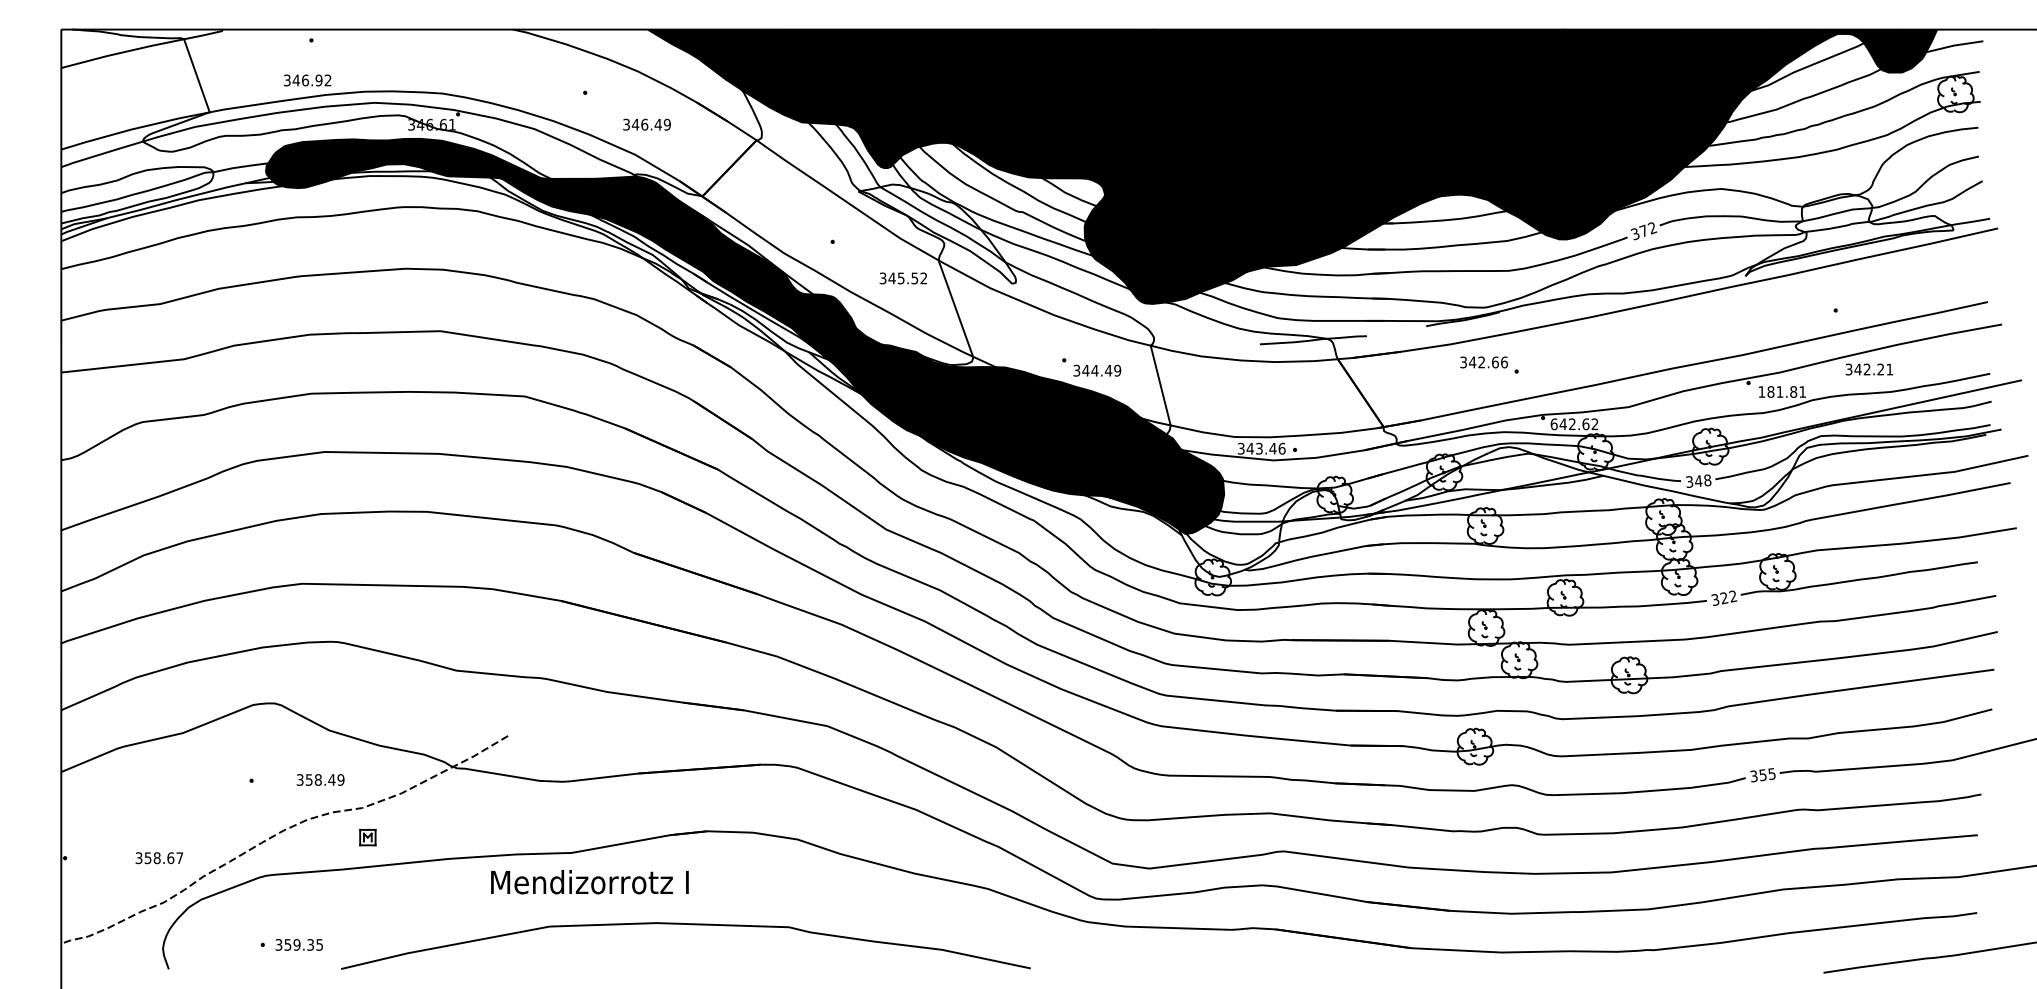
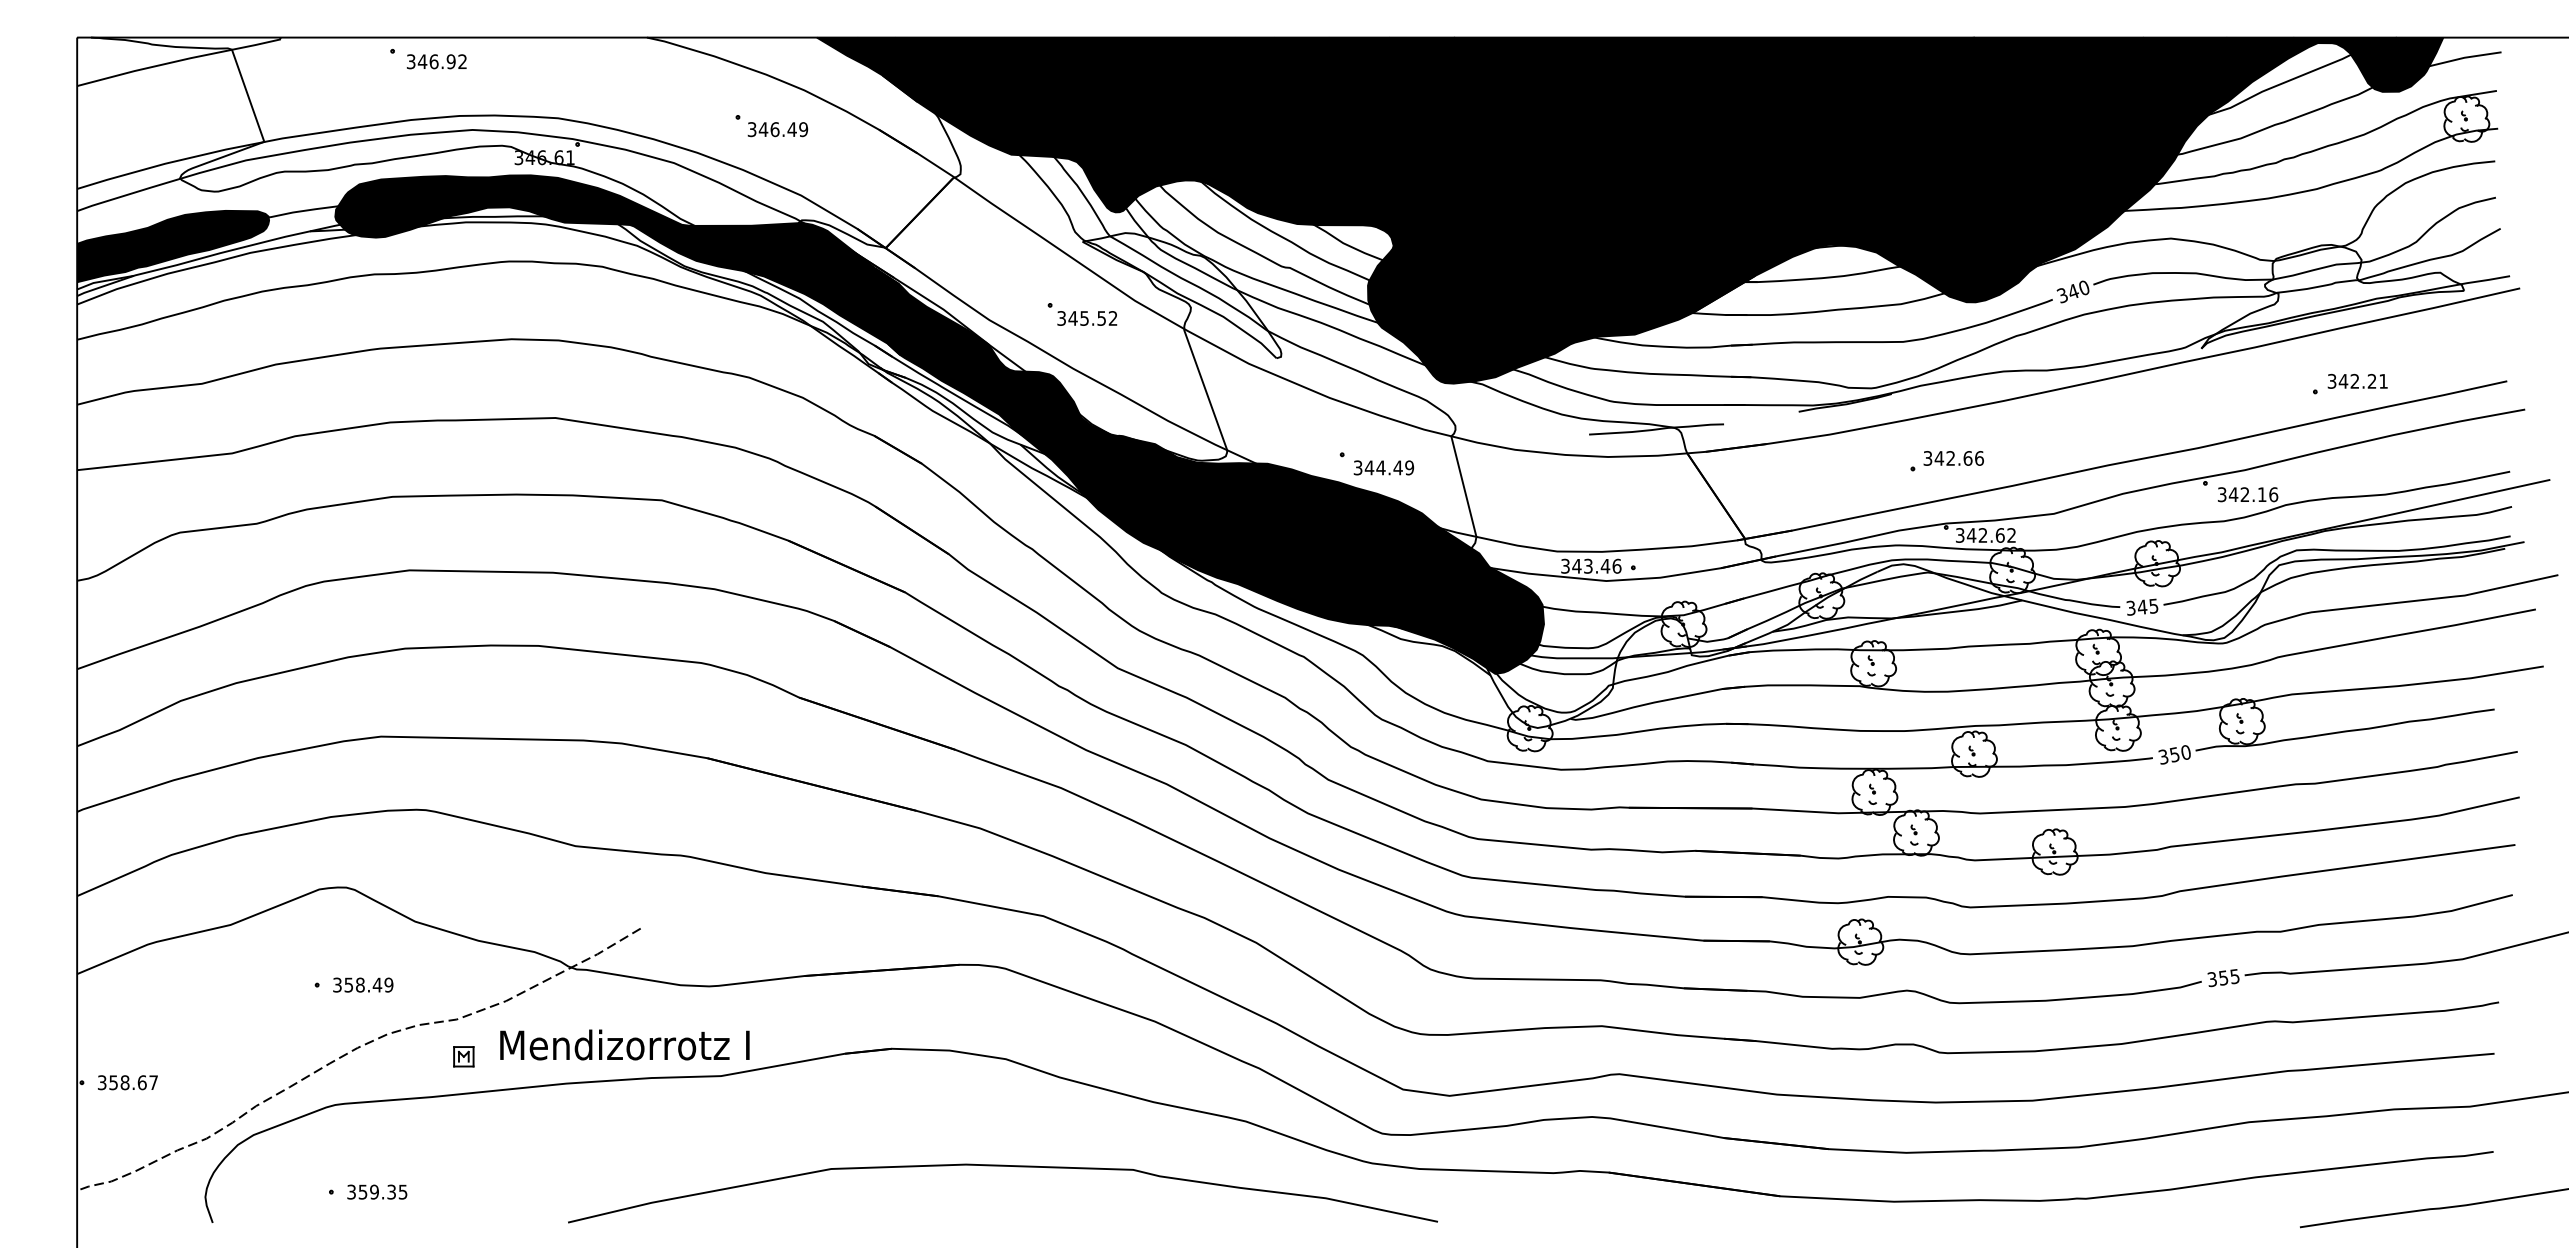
text: (307, 80) -> (436, 61), moved
text: (646, 124) -> (777, 129), moved
fill: (137, 195) -> (173, 246), added
text: (1647, 229) -> (2078, 289), 372 -> 340
text: (903, 278) -> (1087, 318), moved
text: (1483, 362) -> (1953, 458), moved
text: (1869, 368) -> (2357, 380), moved
text: (1781, 391) -> (2247, 494), 181.81 -> 342.16
text: (1553, 424) -> (1959, 535), 642.62 -> 342.62
text: (1707, 479) -> (2153, 605), 348 -> 345
text: (1728, 597) -> (2180, 753), 322 -> 350
text: (320, 779) -> (363, 984), moved
text: (159, 857) -> (127, 1082), moved
text: (589, 881) -> (624, 1044), moved
curve: (685, 924) -> (1002, 1166), moved

